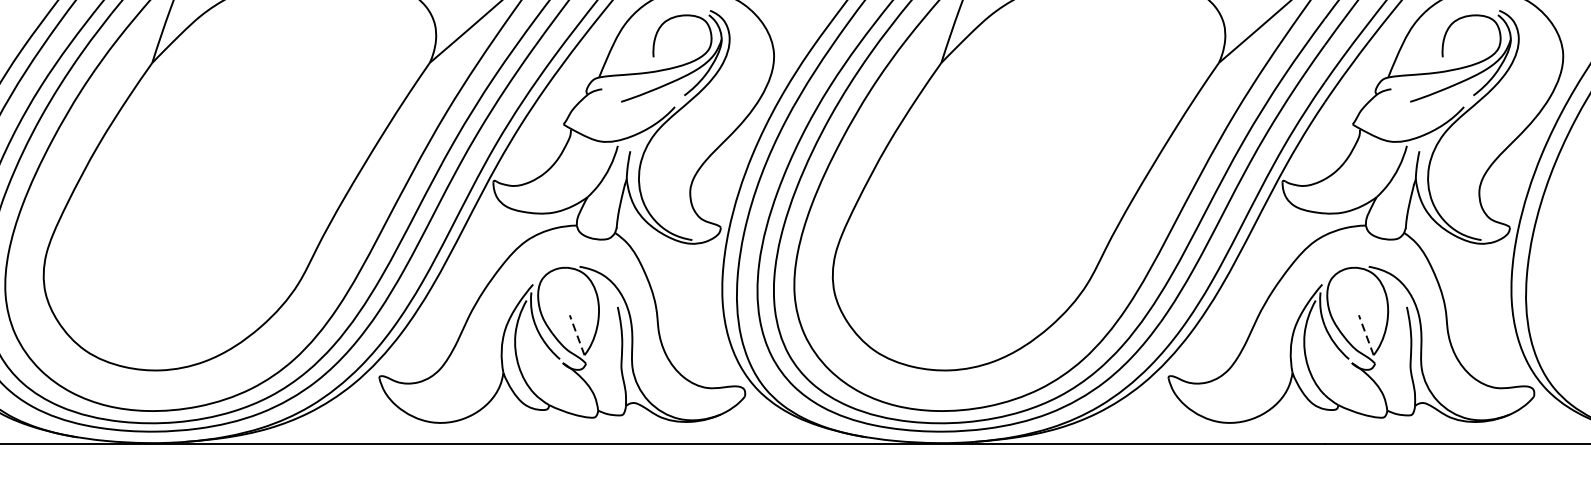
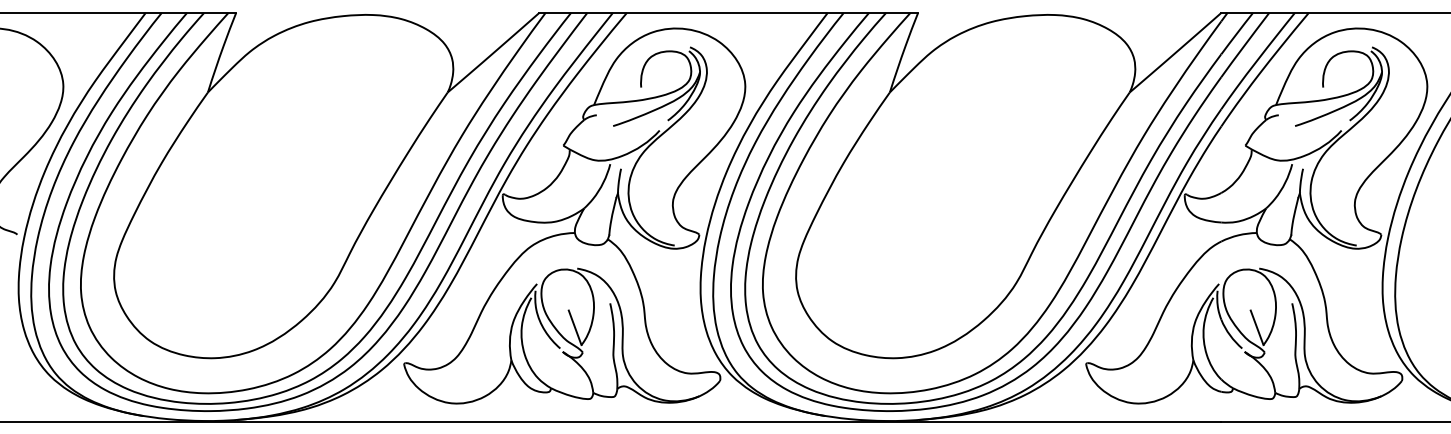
line: (576, 334) -> (574, 327), dashed -> solid
line: (1365, 334) -> (1256, 327), dashed -> solid

